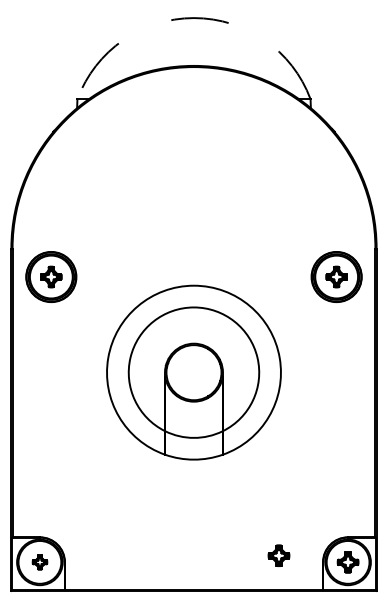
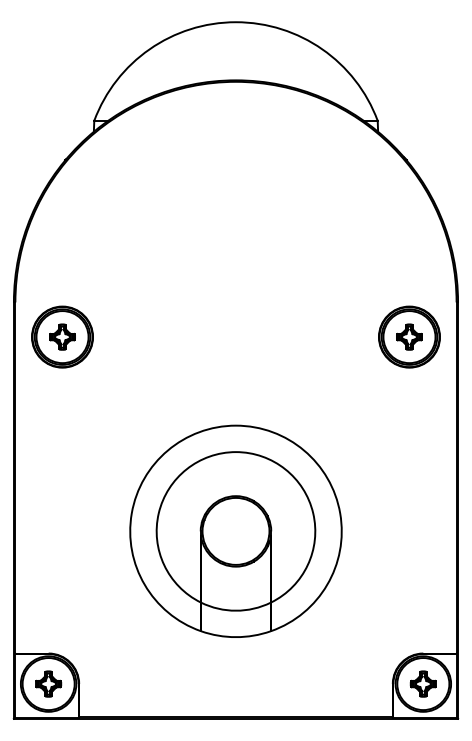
arc: (193, 18) -> (235, 22), dashed -> solid
part: (193, 371) -> (235, 530), moved
part: (278, 555) -> (338, 675), removed
part: (39, 561) -> (48, 683), size x1.43

